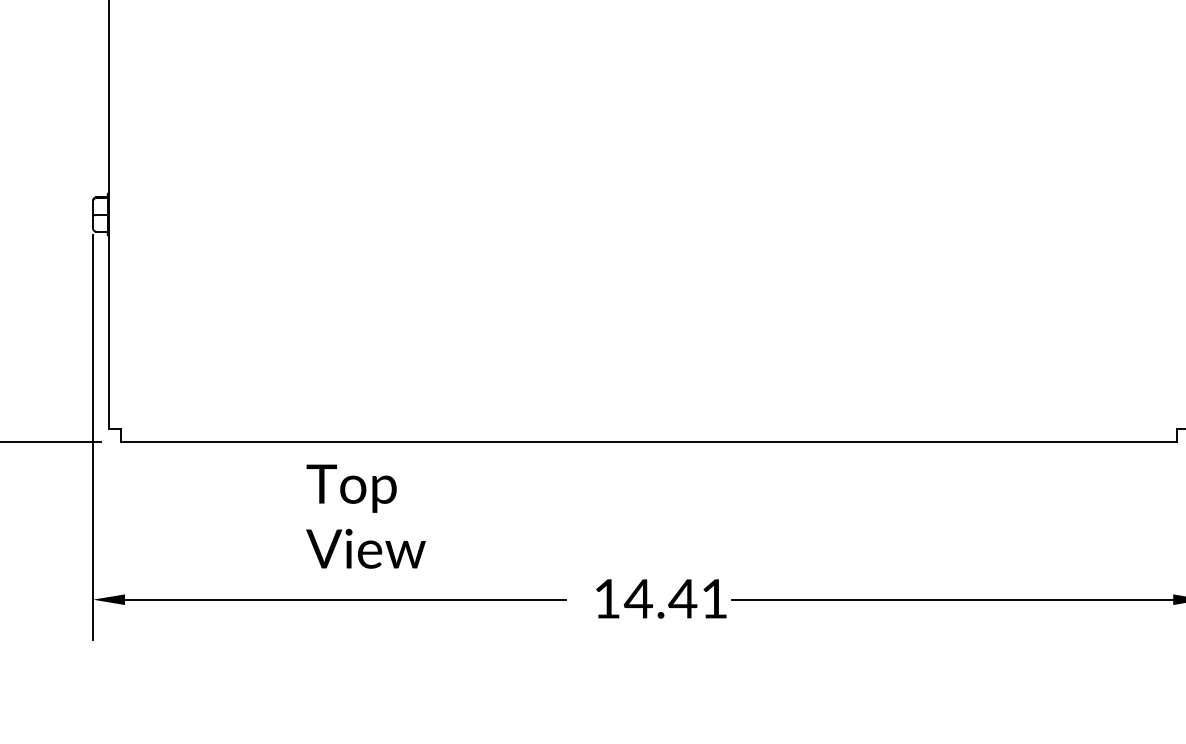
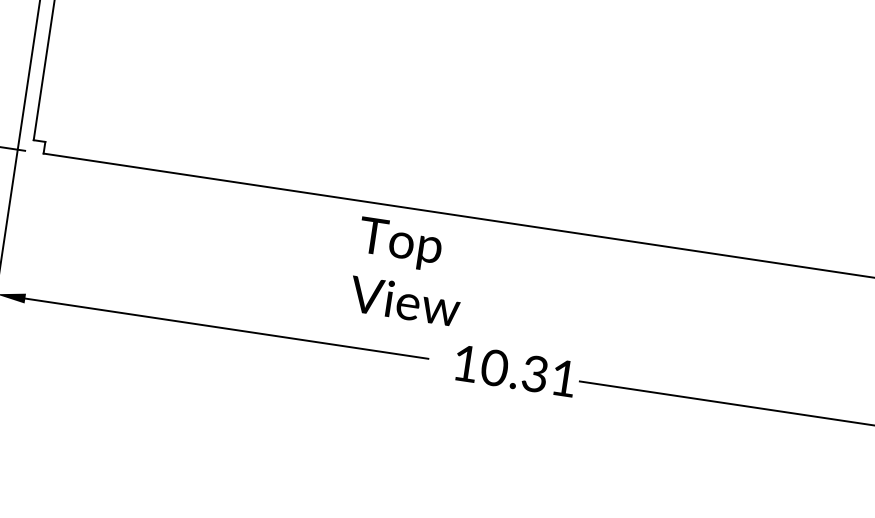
text: (365, 516) -> (408, 271), moved
text: (660, 598) -> (514, 370), 14.41 -> 10.31

